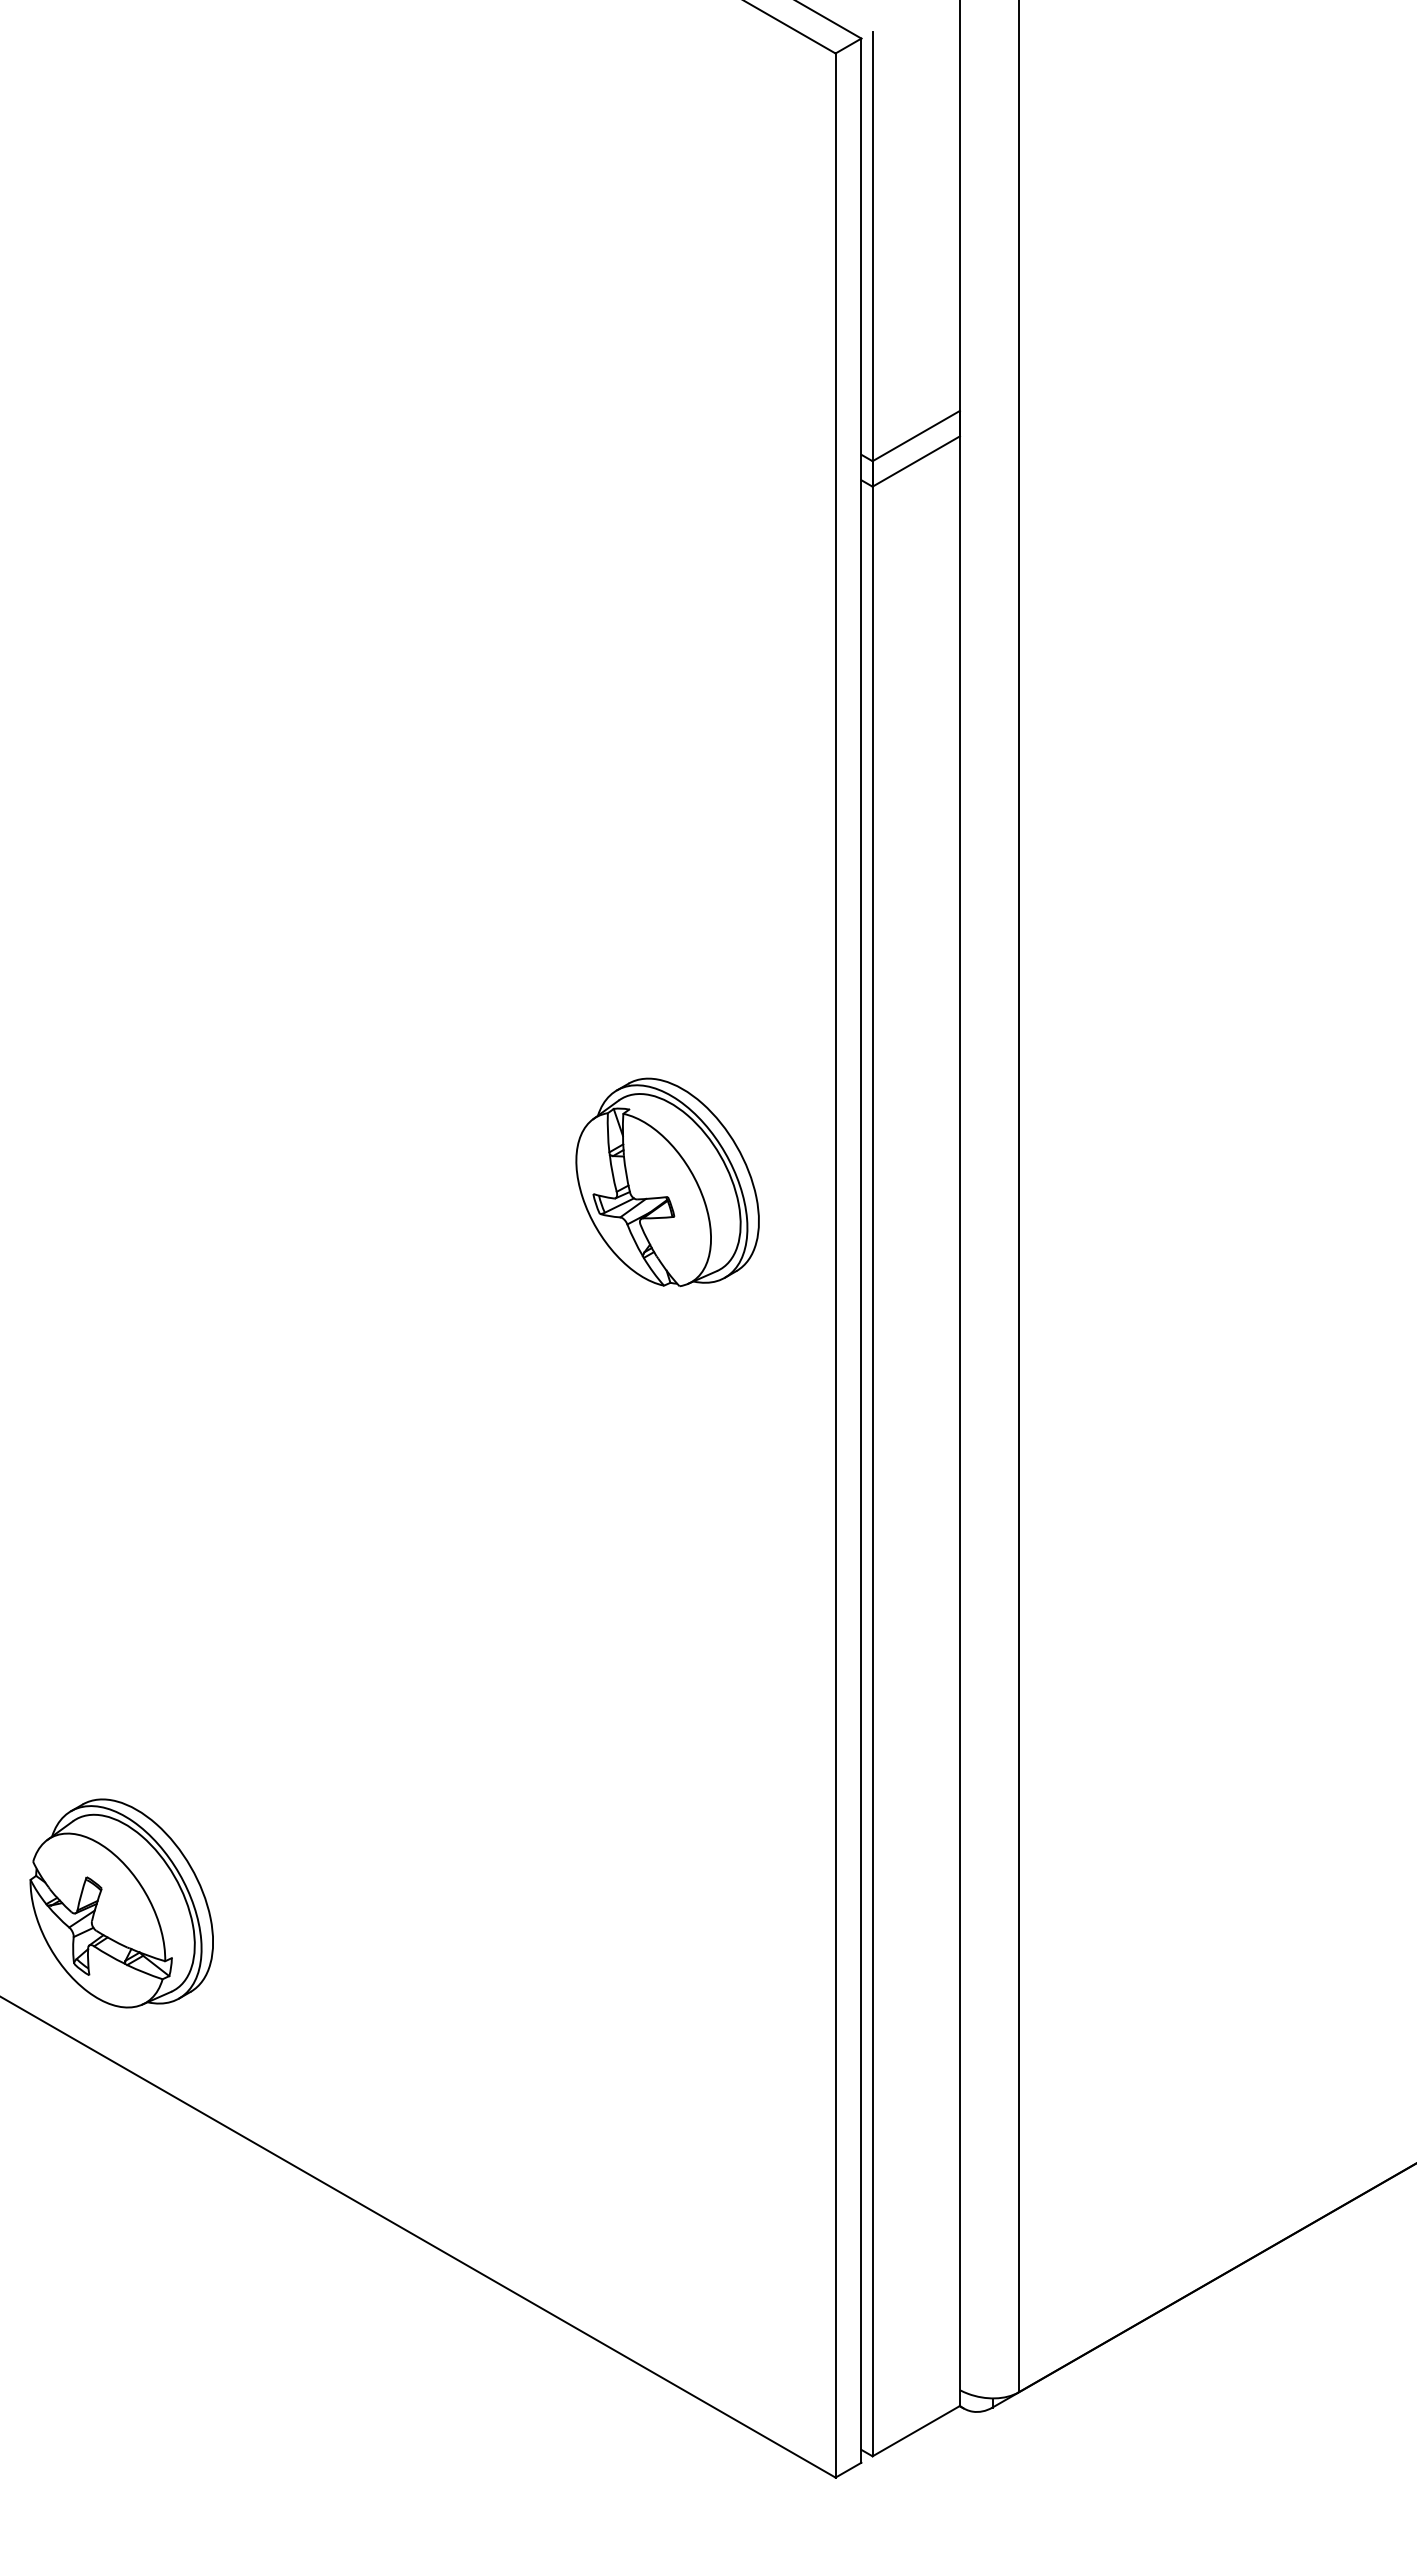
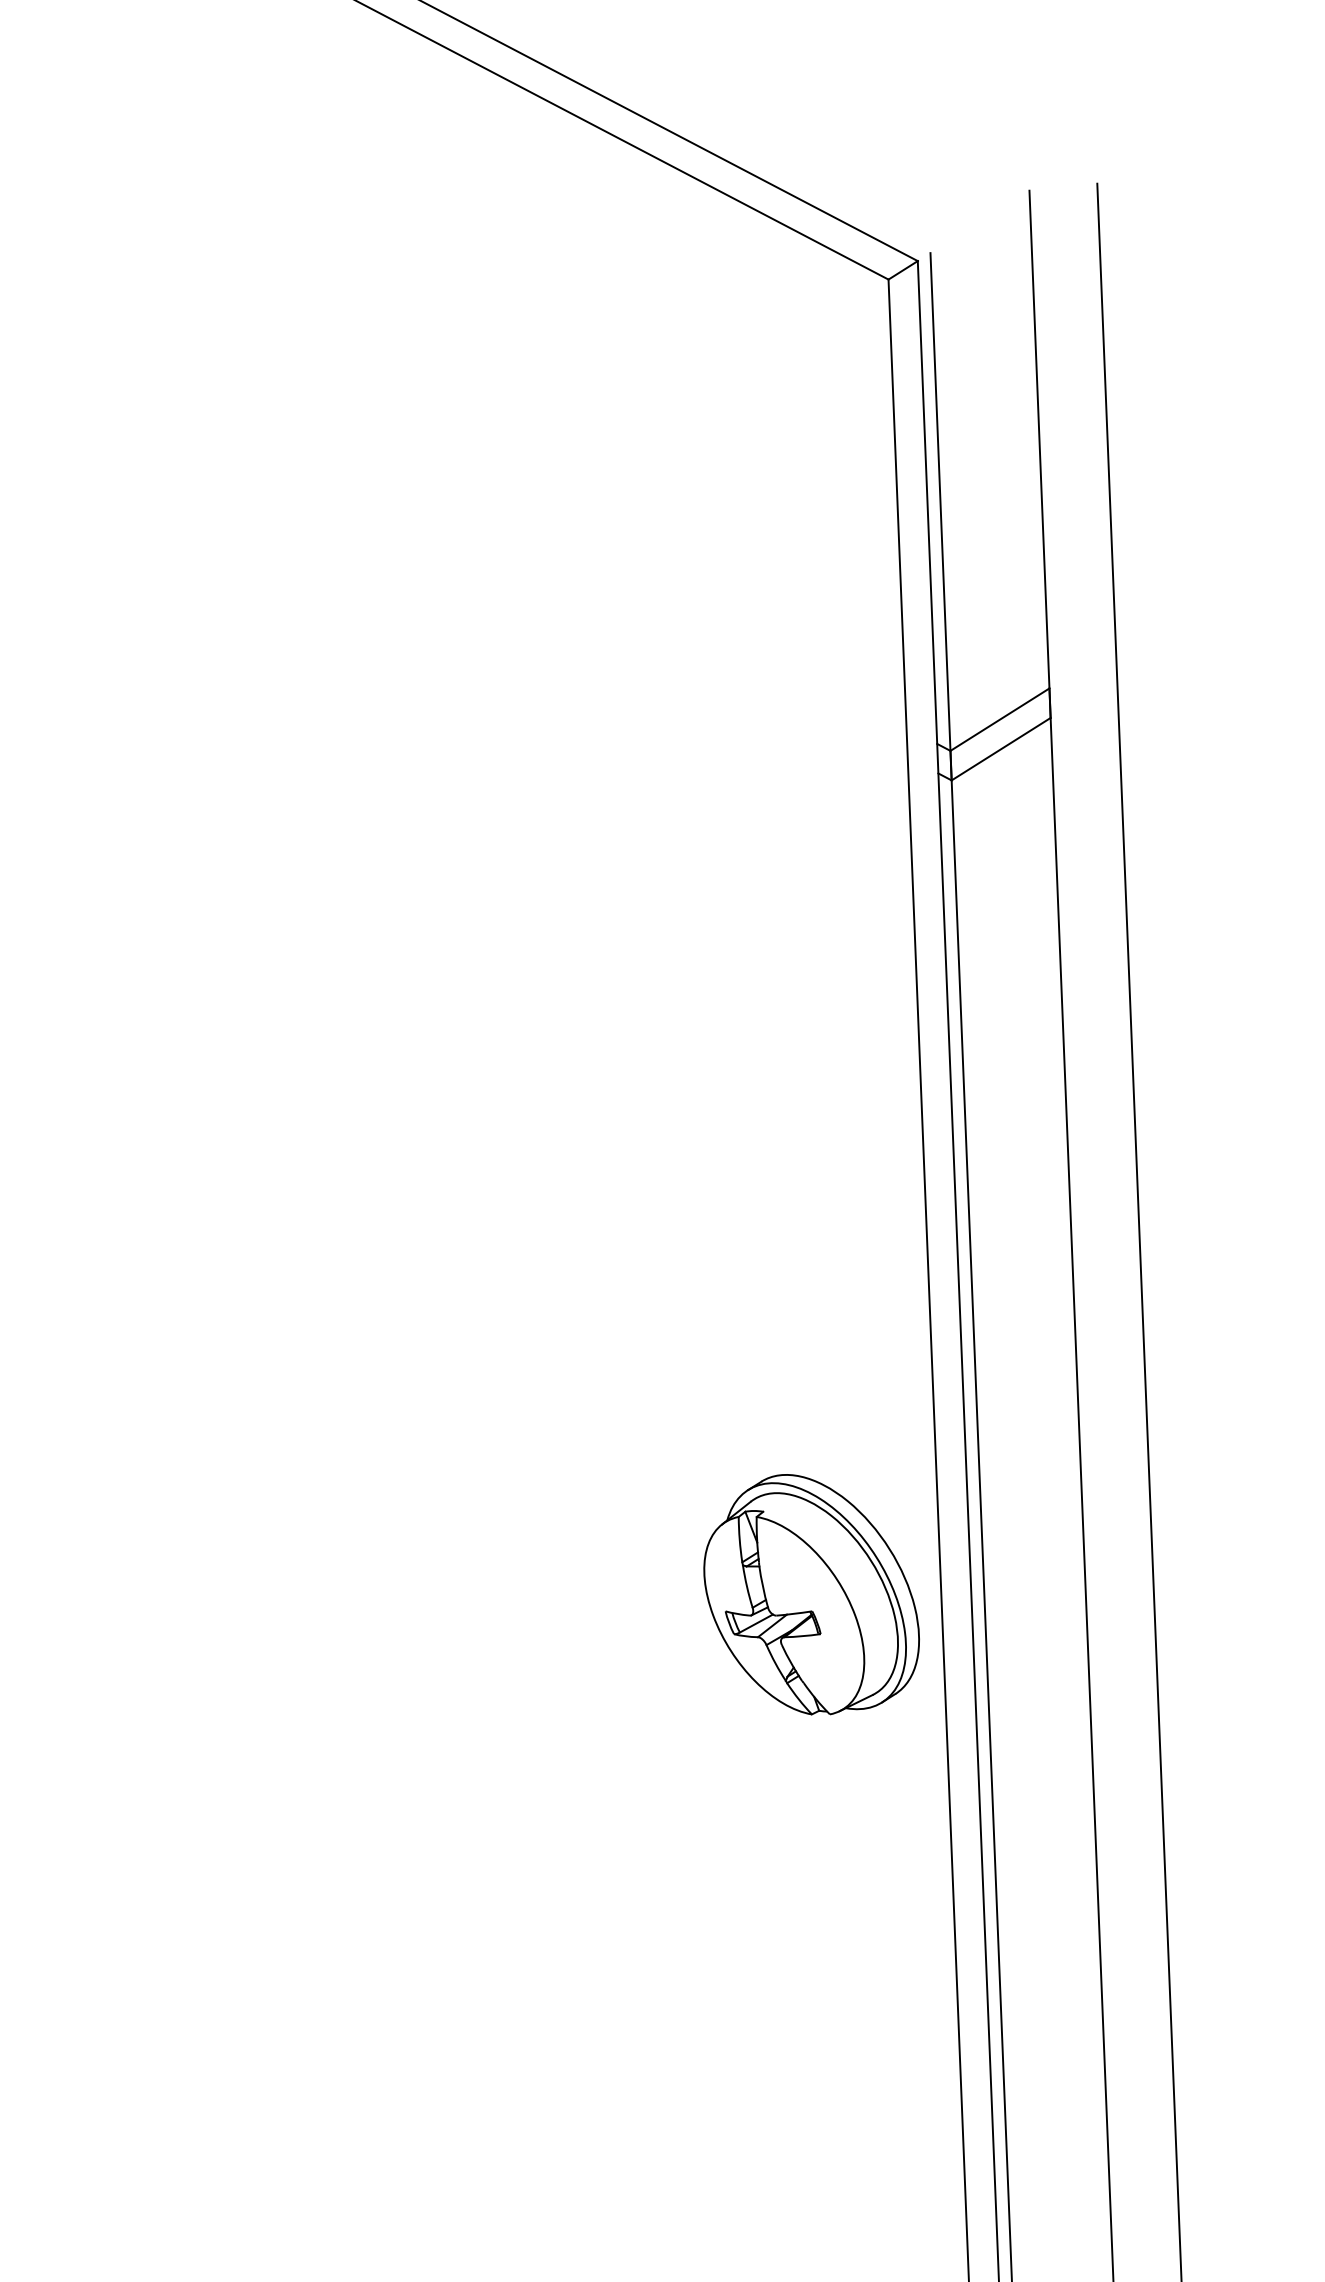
part: (667, 1181) -> (811, 1593), moved

